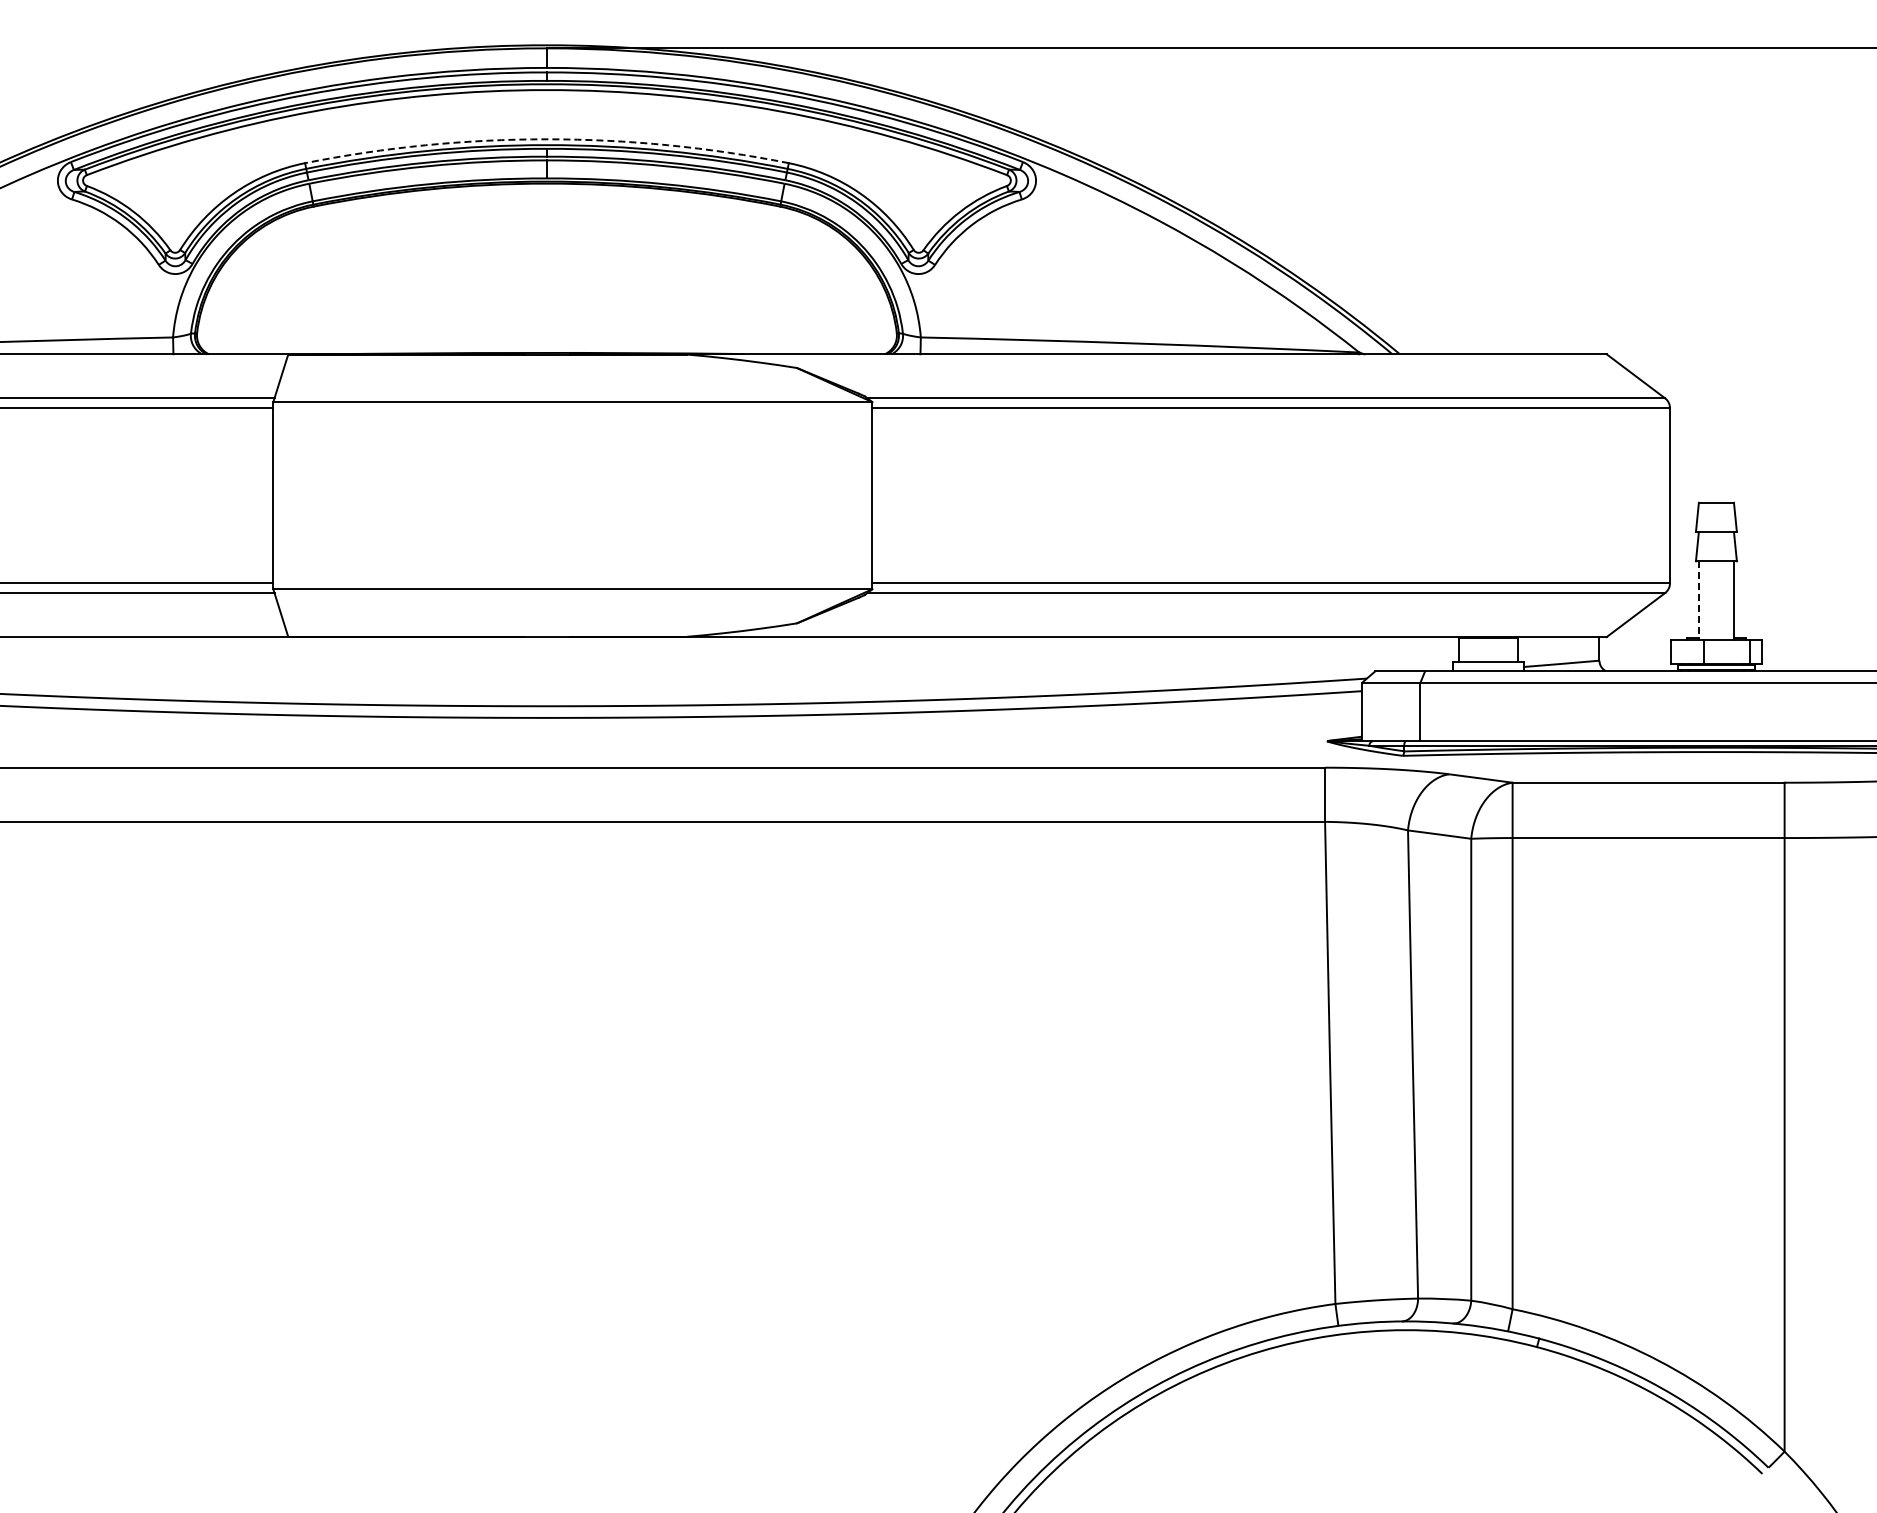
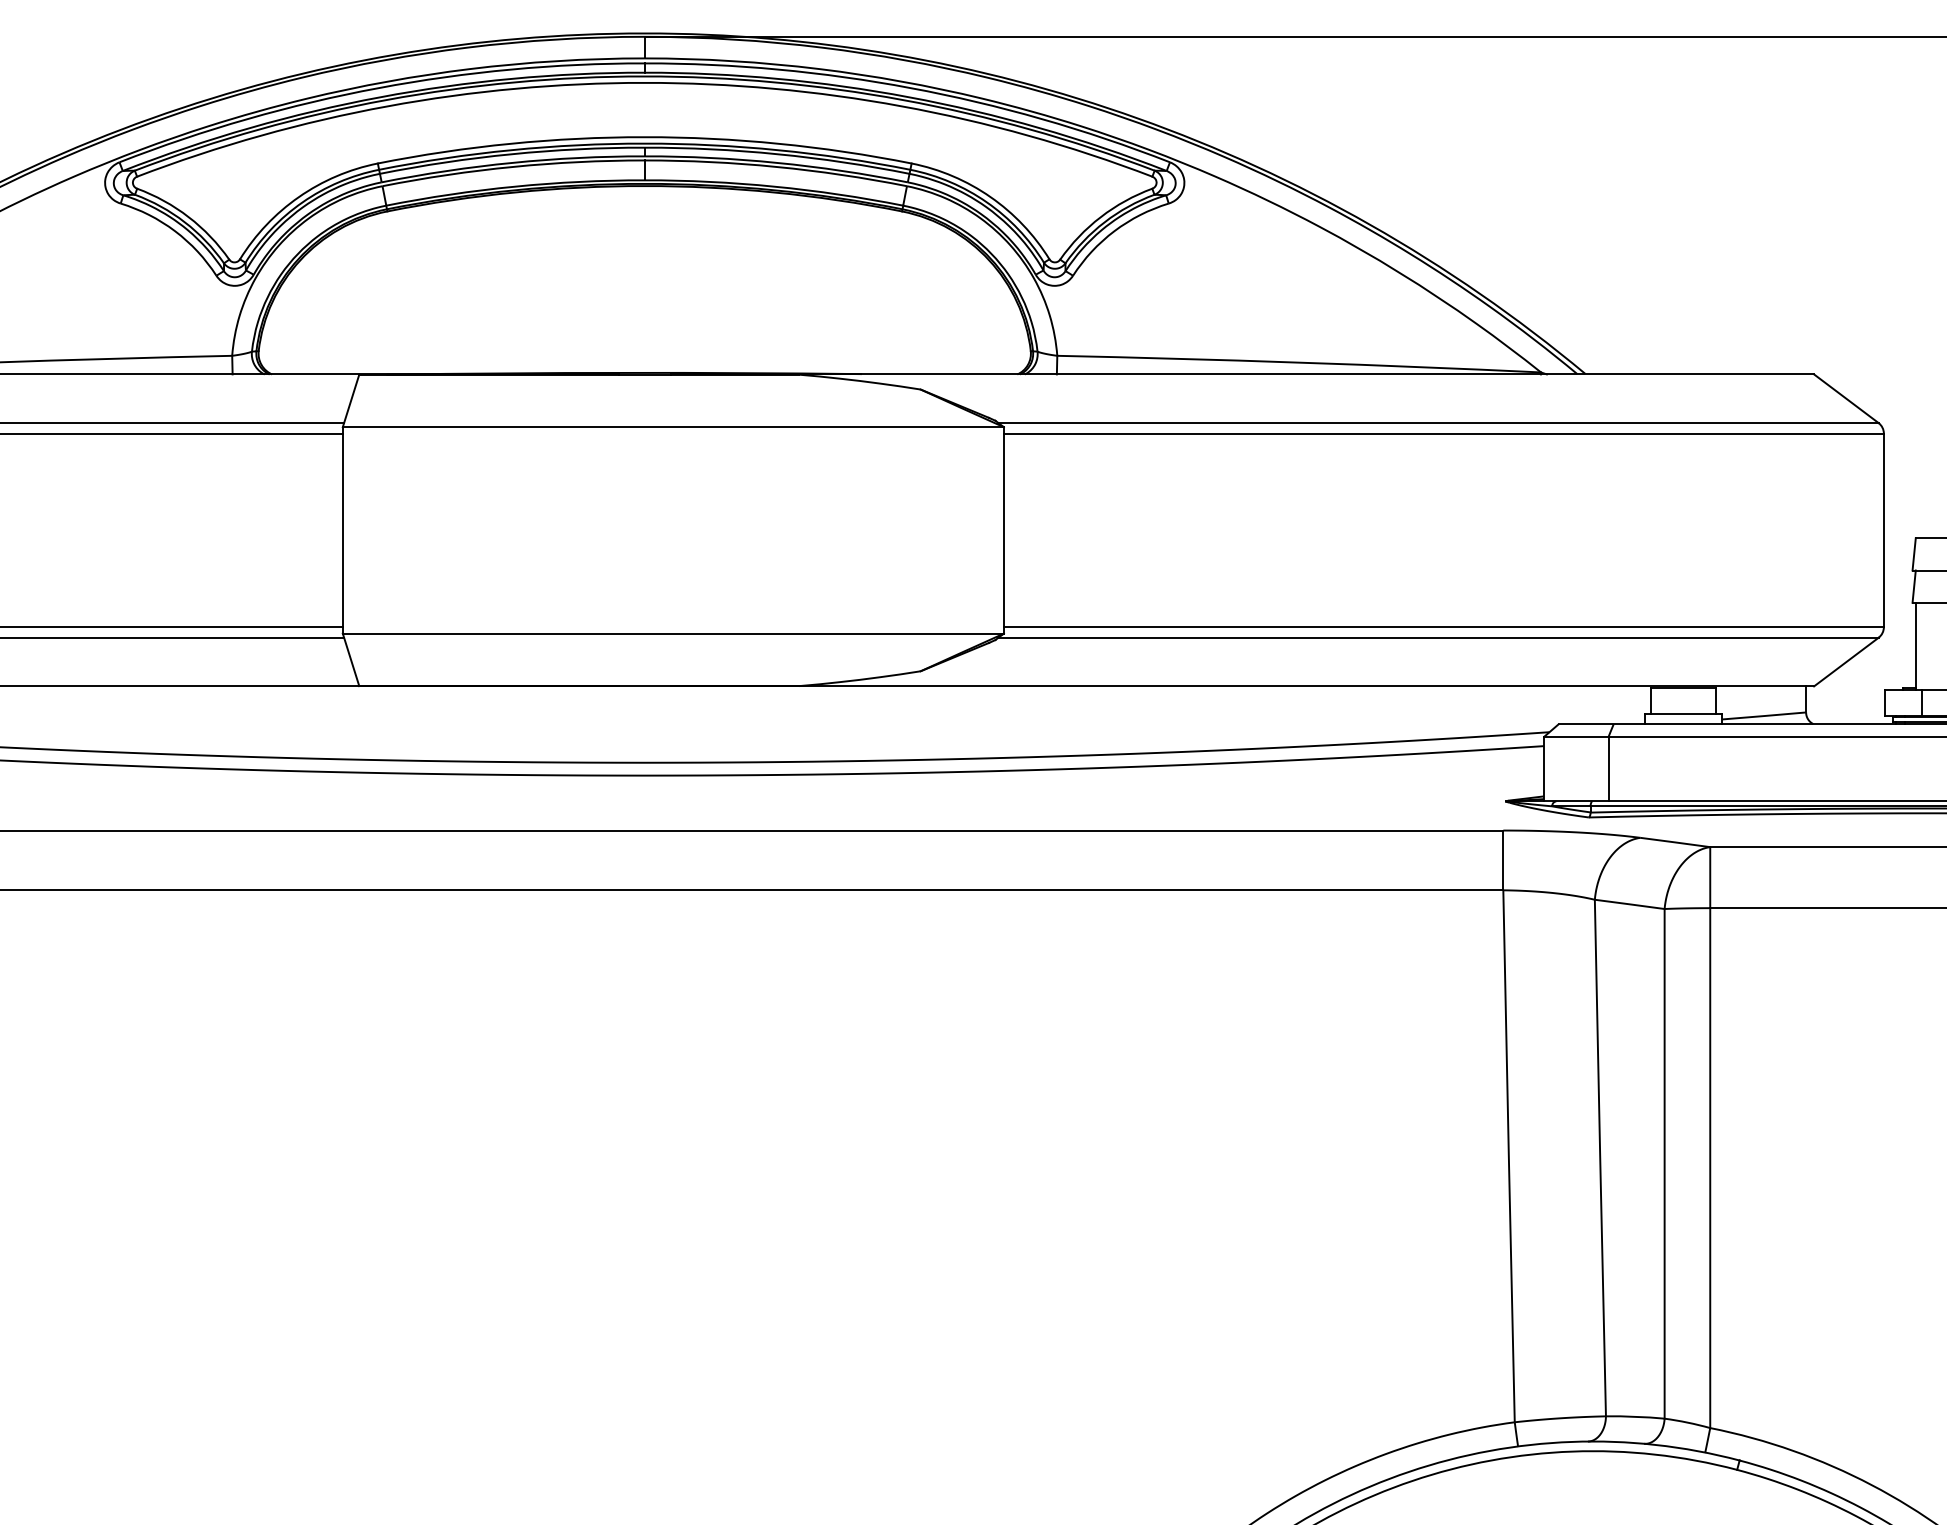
arc: (546, 139) -> (644, 137), dashed -> solid
line: (1698, 601) -> (1915, 647), dashed -> solid

